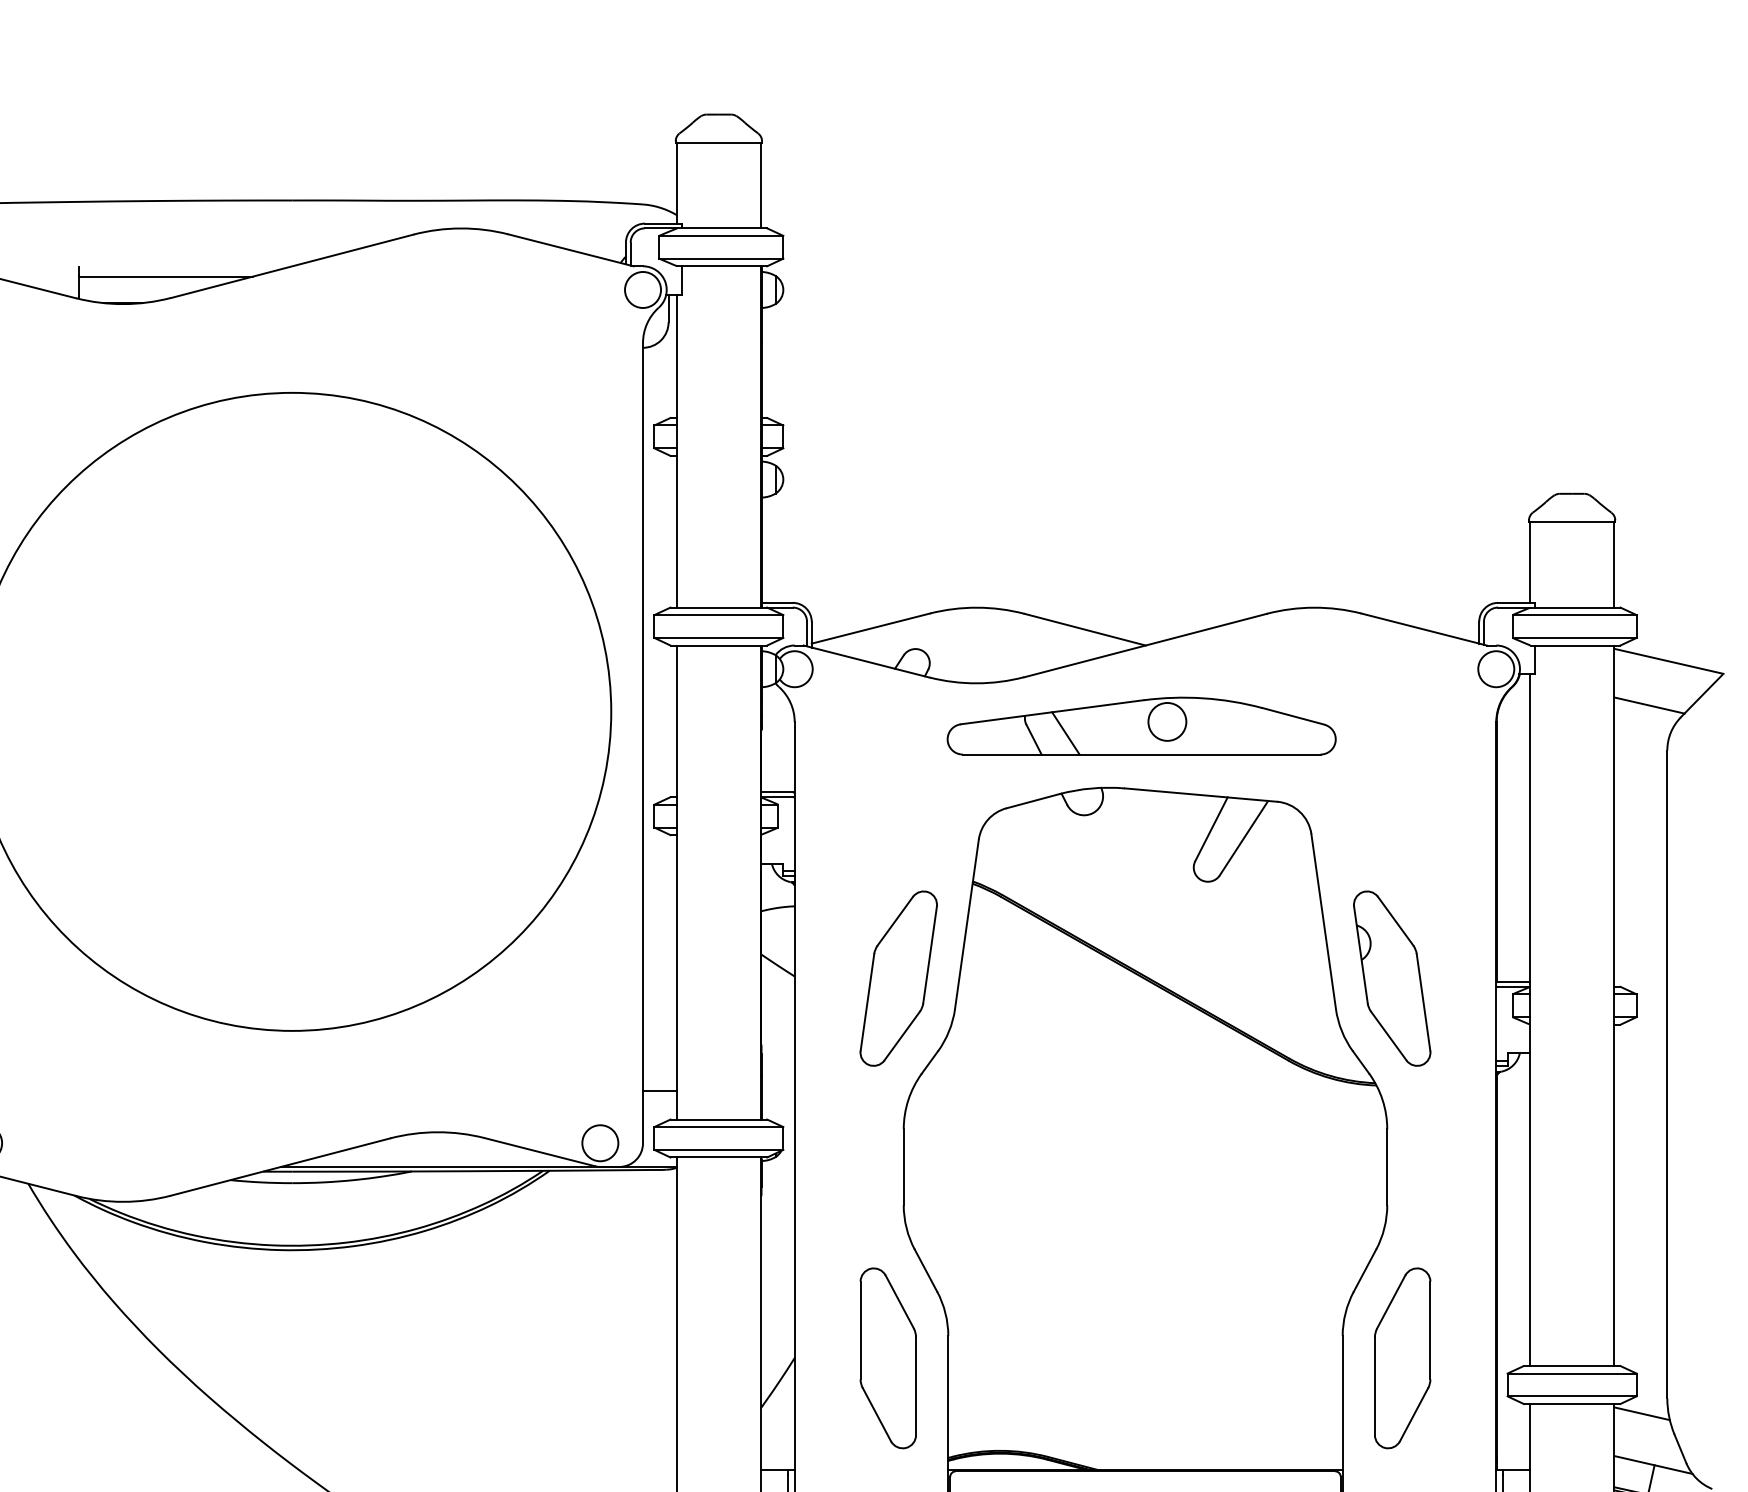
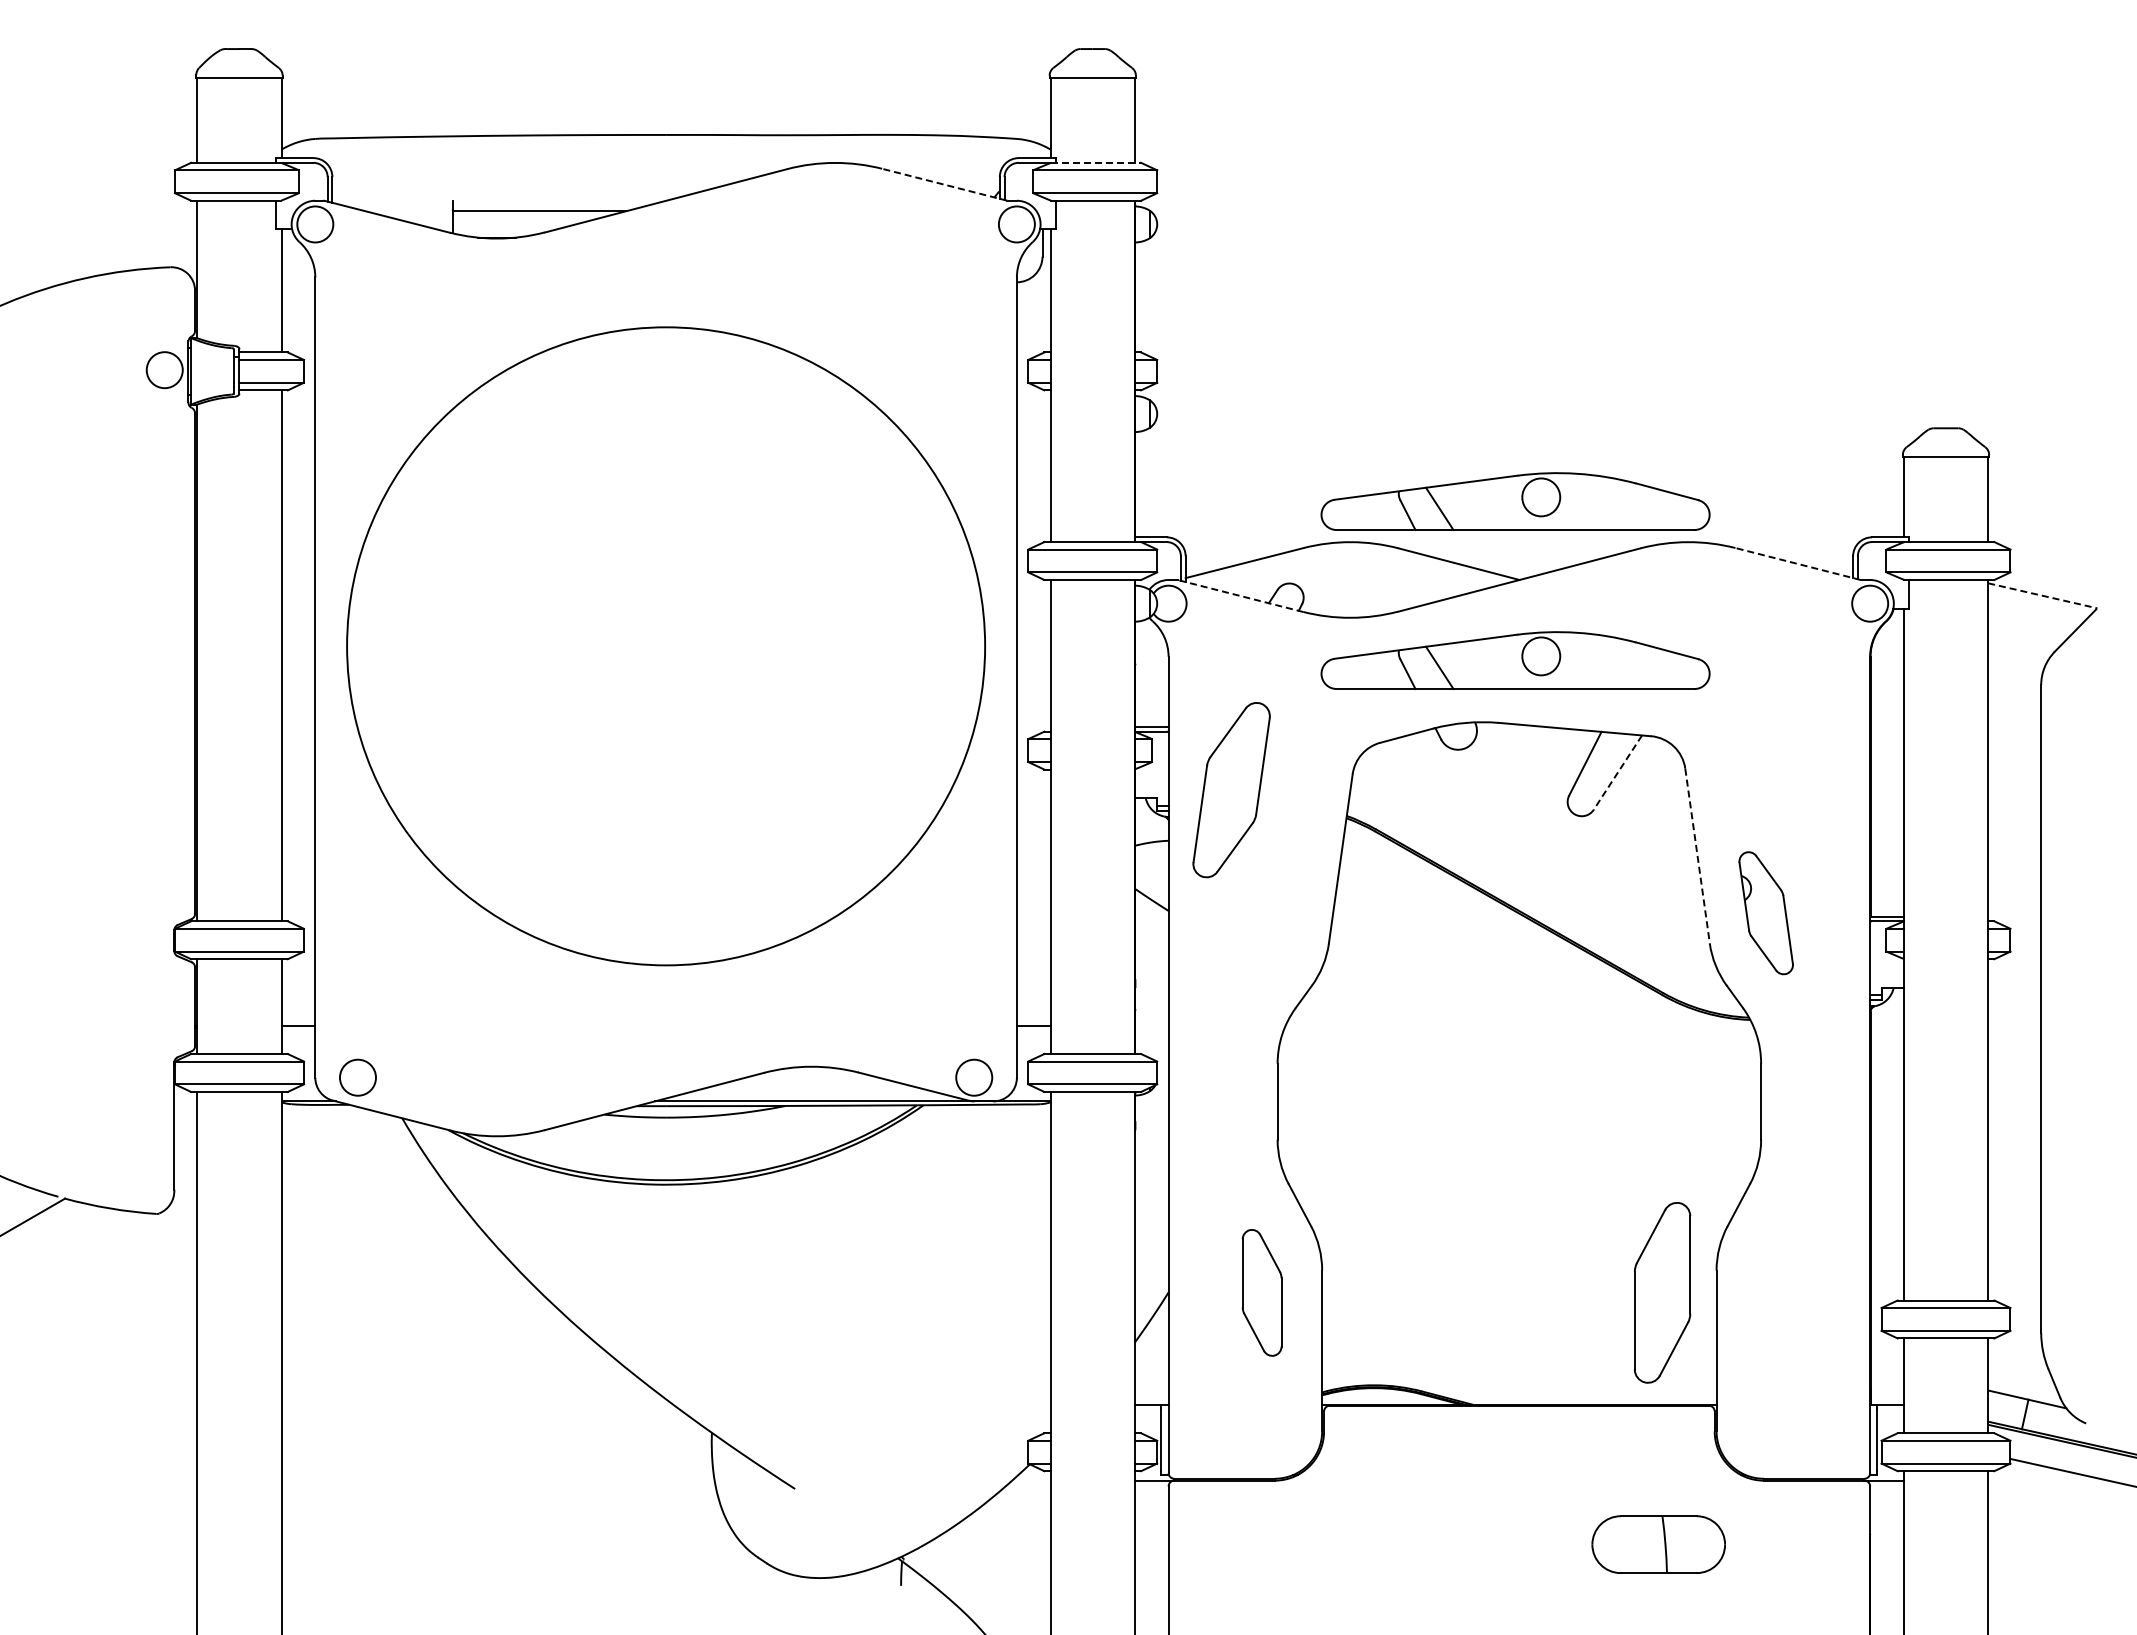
line: (722, 228) -> (1096, 162), solid -> dashed
line: (570, 250) -> (944, 184), solid -> dashed
part: (1141, 567) -> (1515, 501), added
line: (1424, 630) -> (1798, 564), solid -> dashed
line: (1669, 661) -> (2043, 595), solid -> dashed
line: (866, 662) -> (1240, 596), solid -> dashed
line: (1649, 705) -> (2023, 639), removed
line: (1243, 839) -> (1617, 773), solid -> dashed
line: (1323, 922) -> (1697, 856), solid -> dashed
part: (898, 979) -> (1231, 790), moved
part: (1392, 979) -> (1766, 913), size x0.7
part: (887, 1358) -> (1261, 1292), size x0.7
part: (1402, 1358) -> (1662, 1292), moved
line: (1641, 1413) -> (2015, 1347), removed

